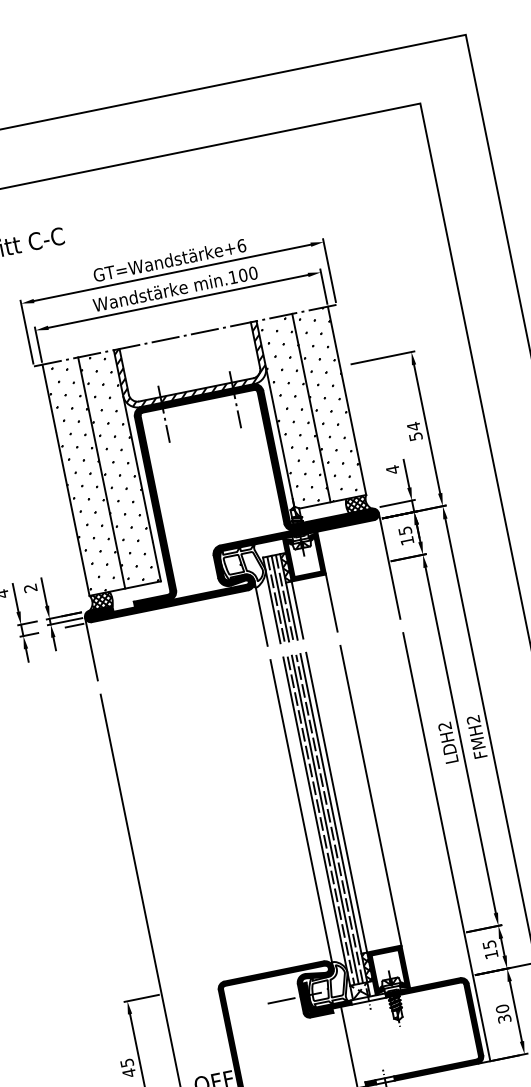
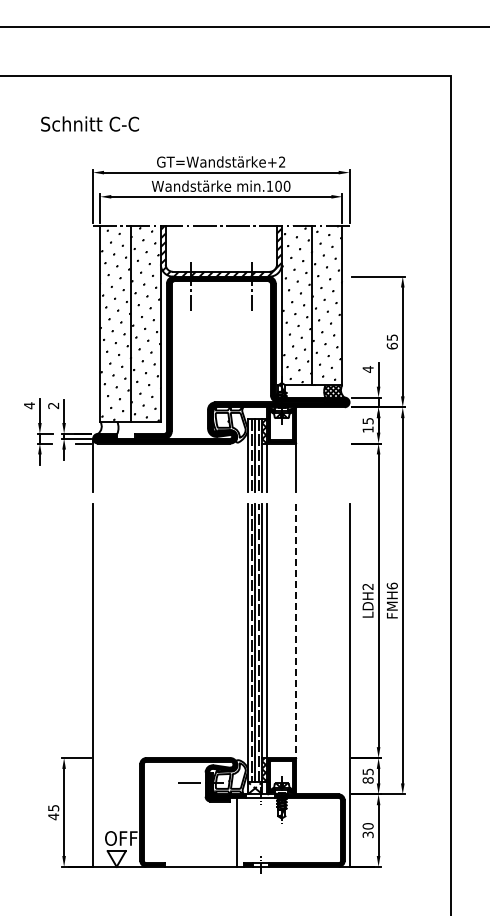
text: (241, 245) -> (282, 161), GT=Wandstärke+6 -> GT=Wandstärke+2
text: (413, 431) -> (391, 341), 54 -> 65
line: (389, 565) -> (349, 446), removed
hatch: (100, 600) -> (108, 427), removed
line: (261, 612) -> (237, 463), removed
text: (472, 719) -> (391, 585), FMH2 -> FMH6
line: (371, 796) -> (296, 631), solid -> dashed
line: (302, 813) -> (237, 634), removed
text: (490, 954) -> (367, 780), 15 -> 85

